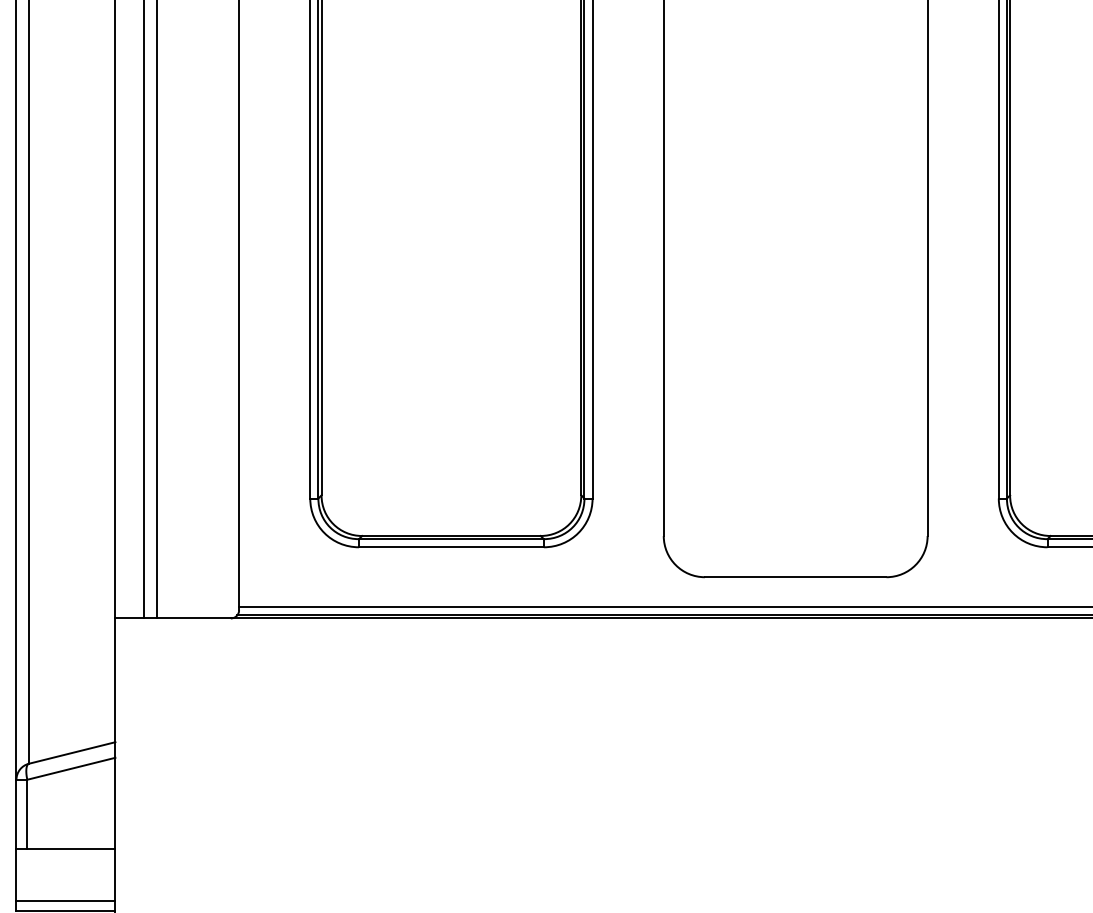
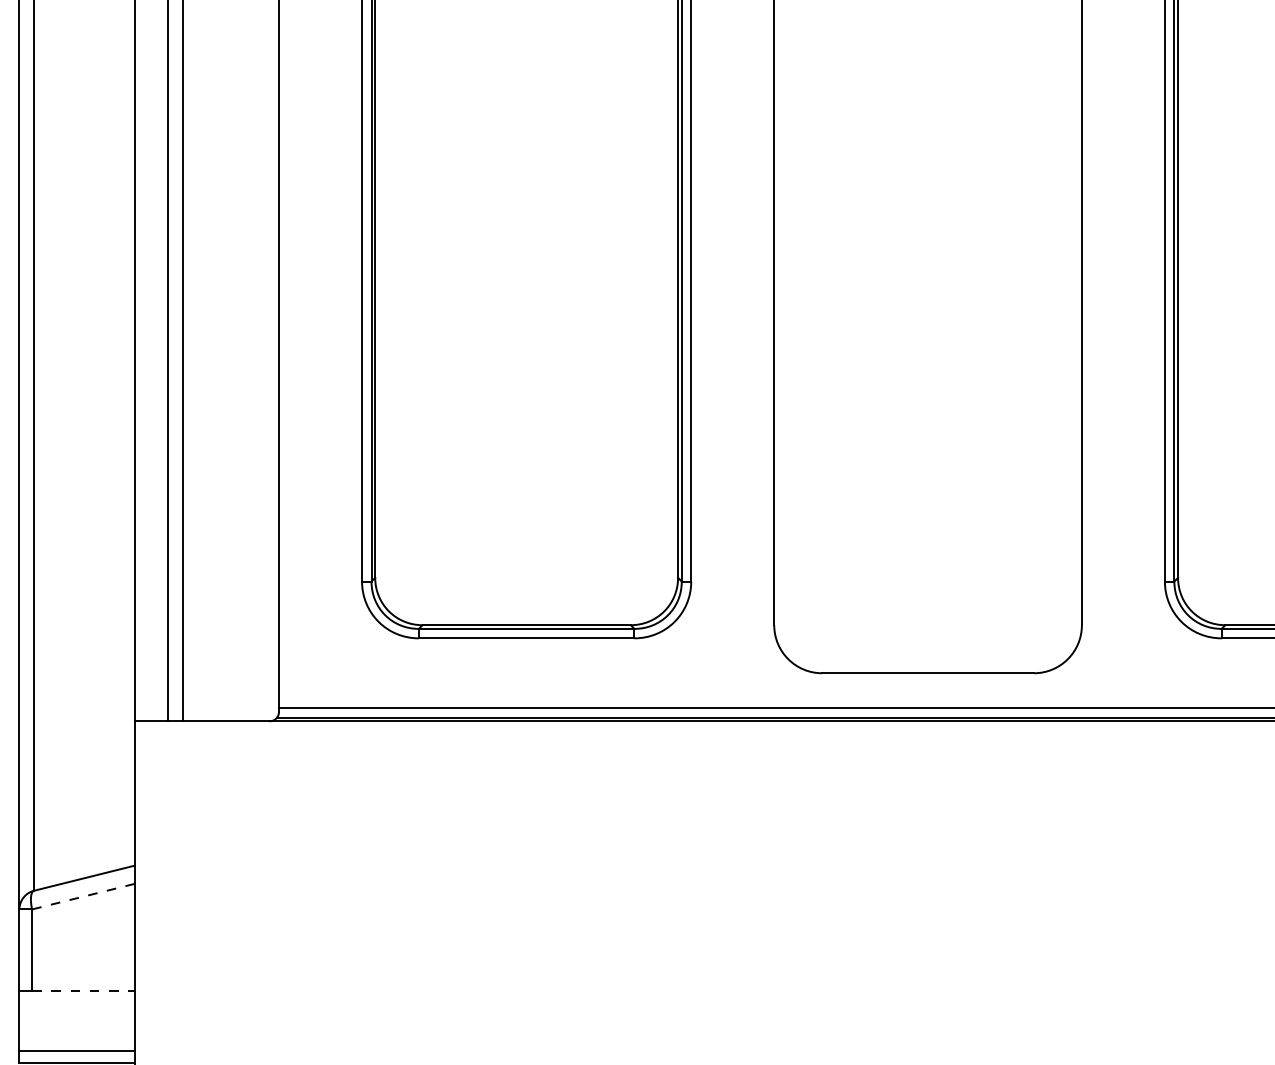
line: (71, 768) -> (83, 896), solid -> dashed
line: (71, 849) -> (83, 990), solid -> dashed

